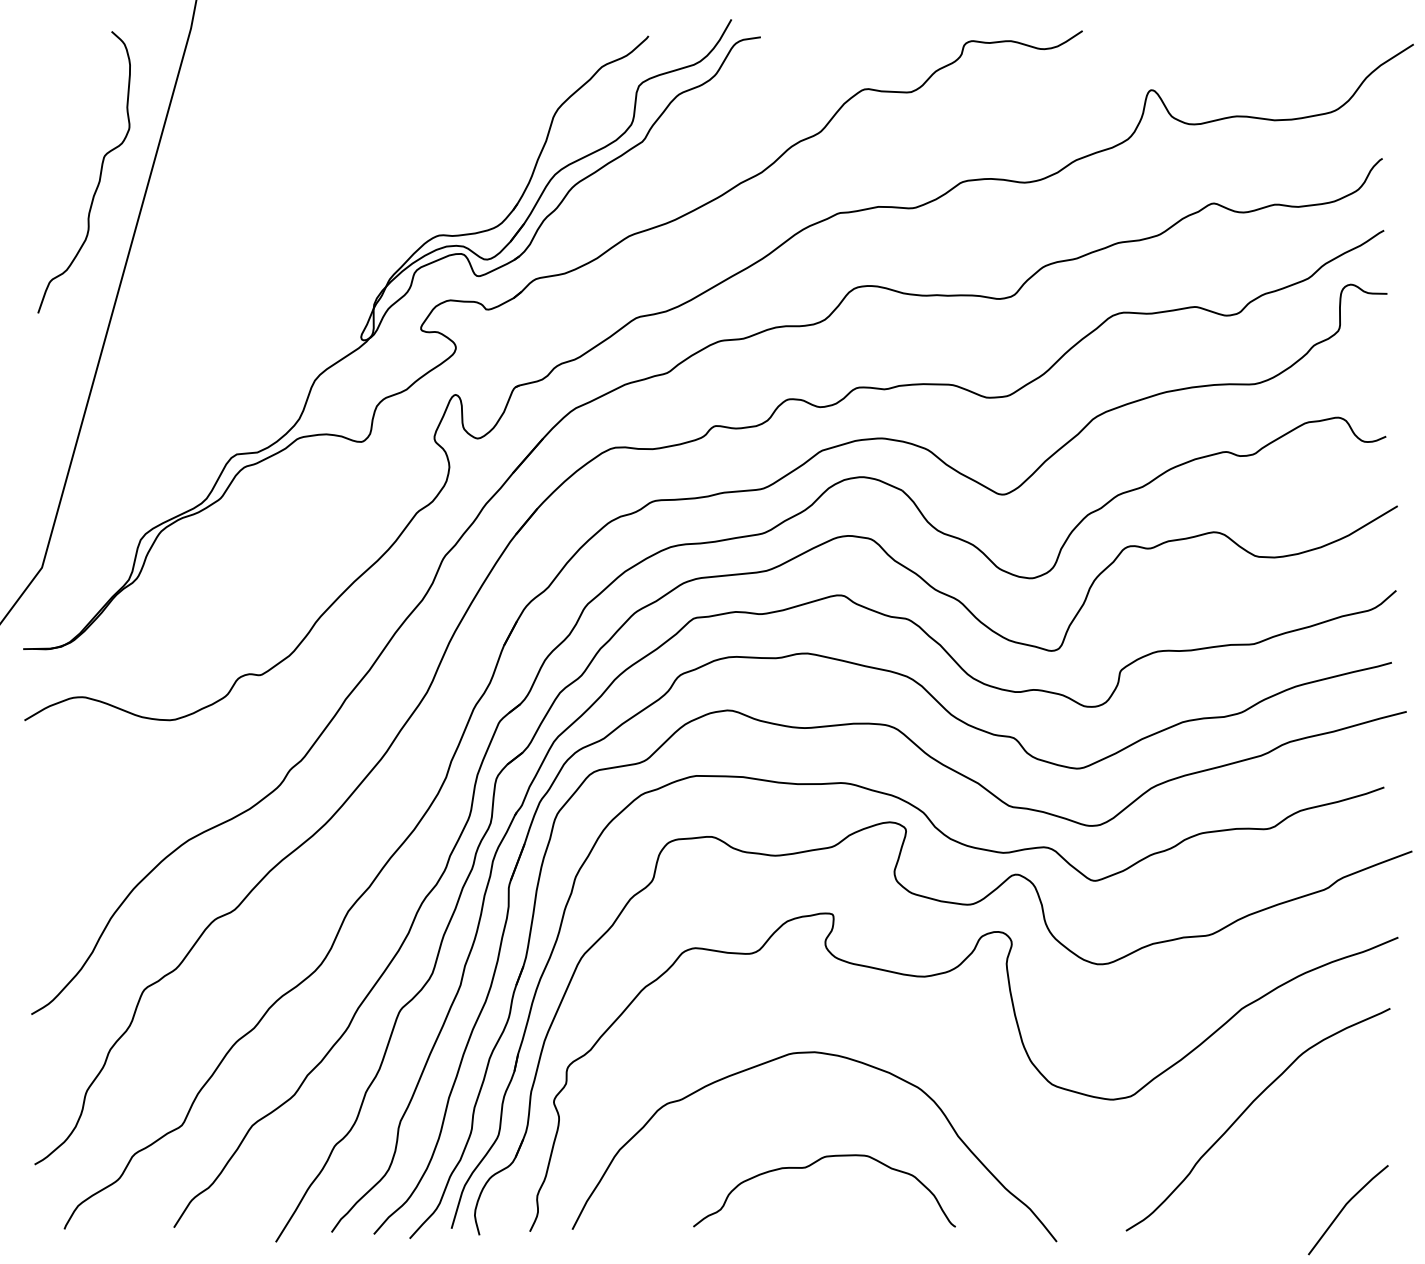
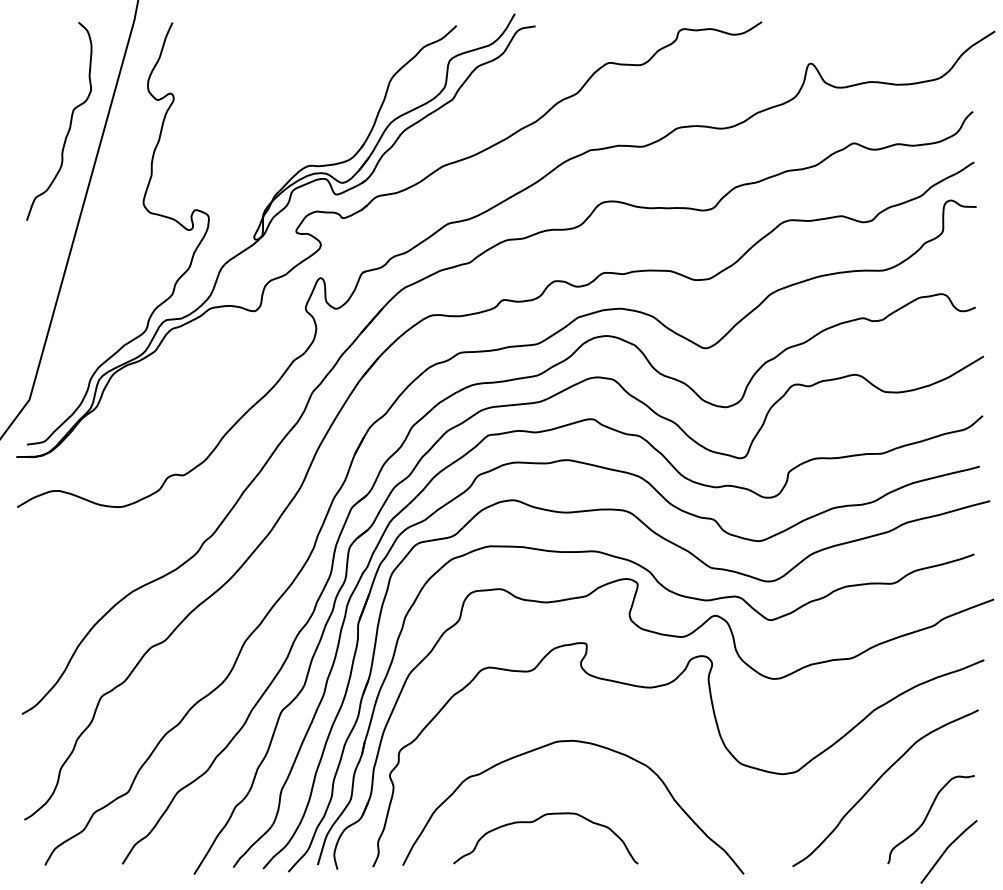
curve: (206, 296) -> (145, 208), added
curve: (1316, 1162) -> (926, 818), added
curve: (810, 1166) -> (535, 821), moved

